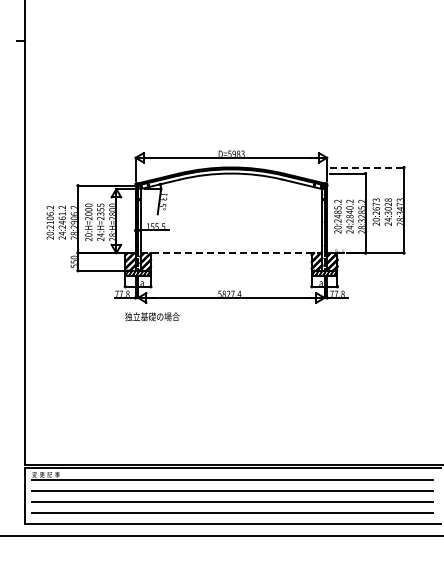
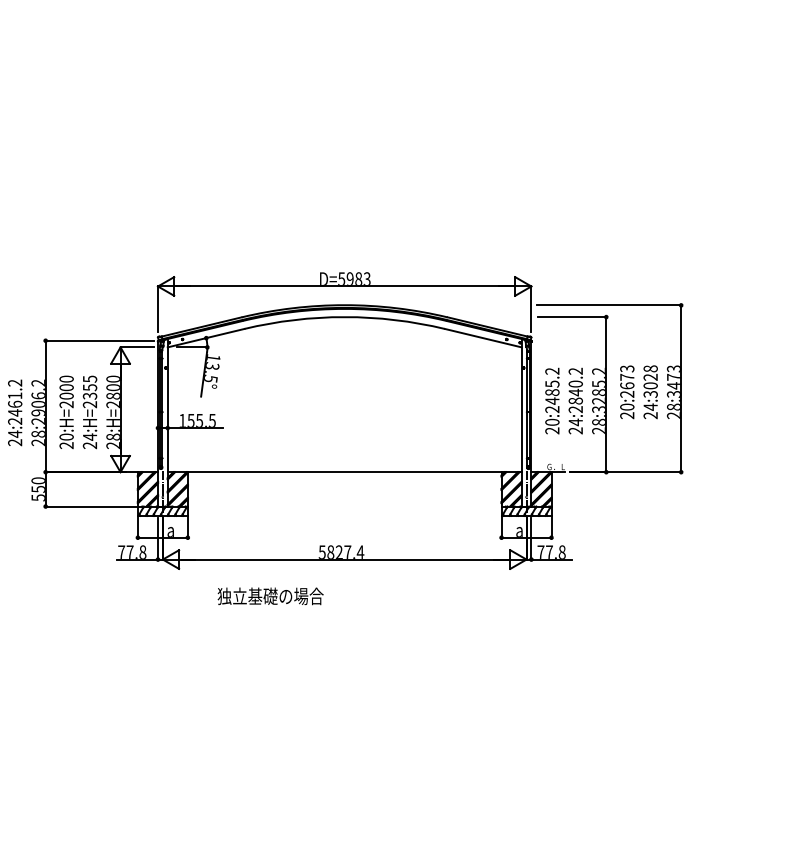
line: (367, 167) -> (610, 305), dashed -> solid
line: (231, 253) -> (344, 472), dashed -> solid
text: (152, 316) -> (270, 595), moved

